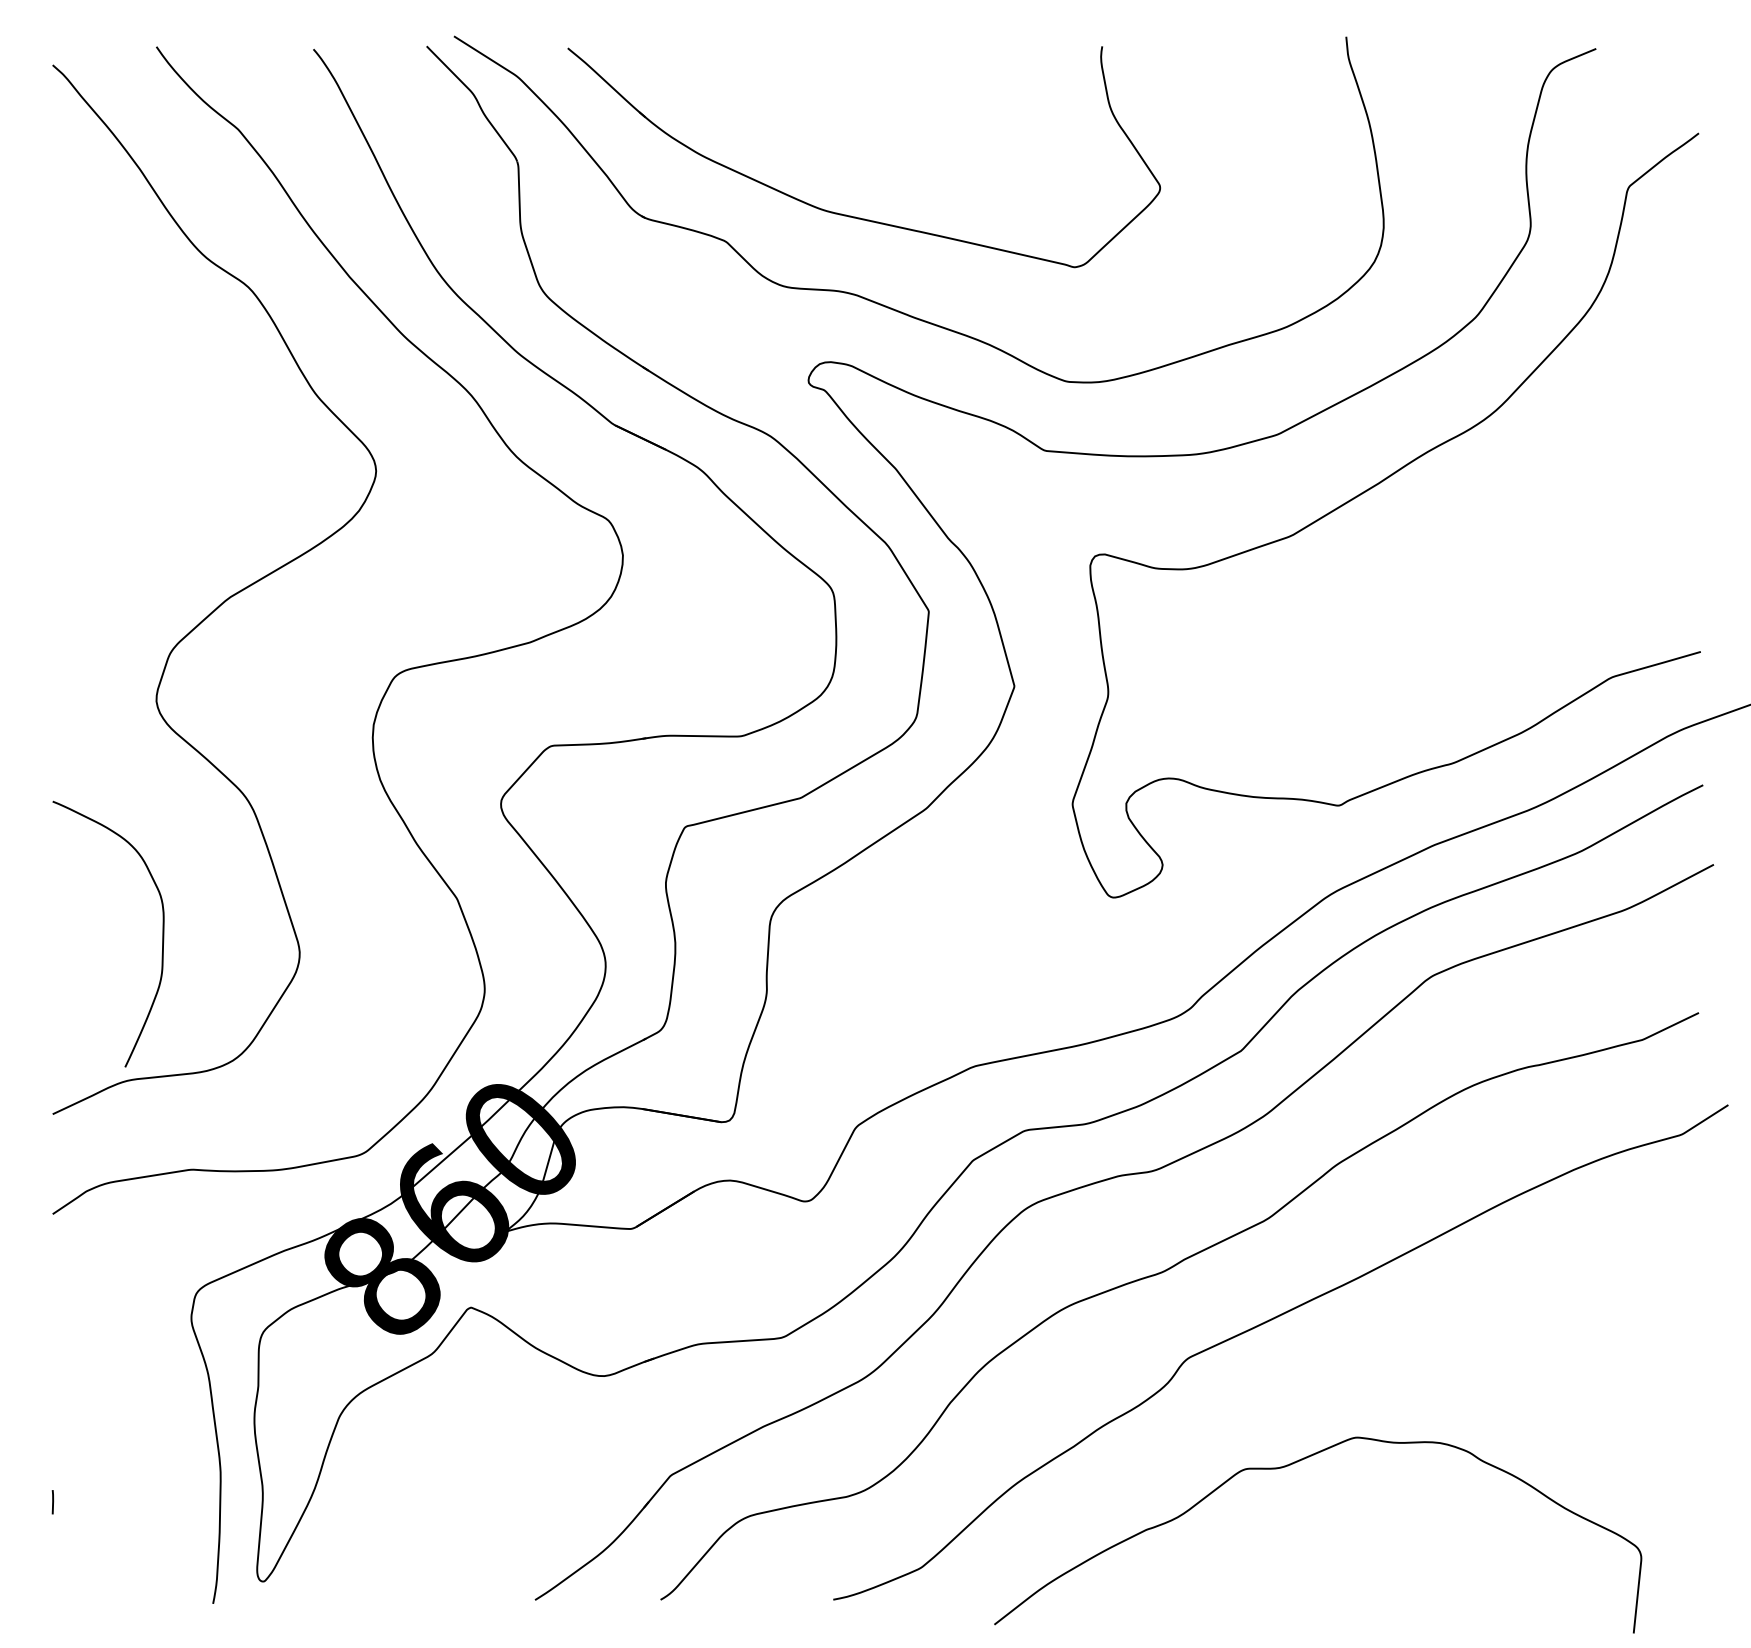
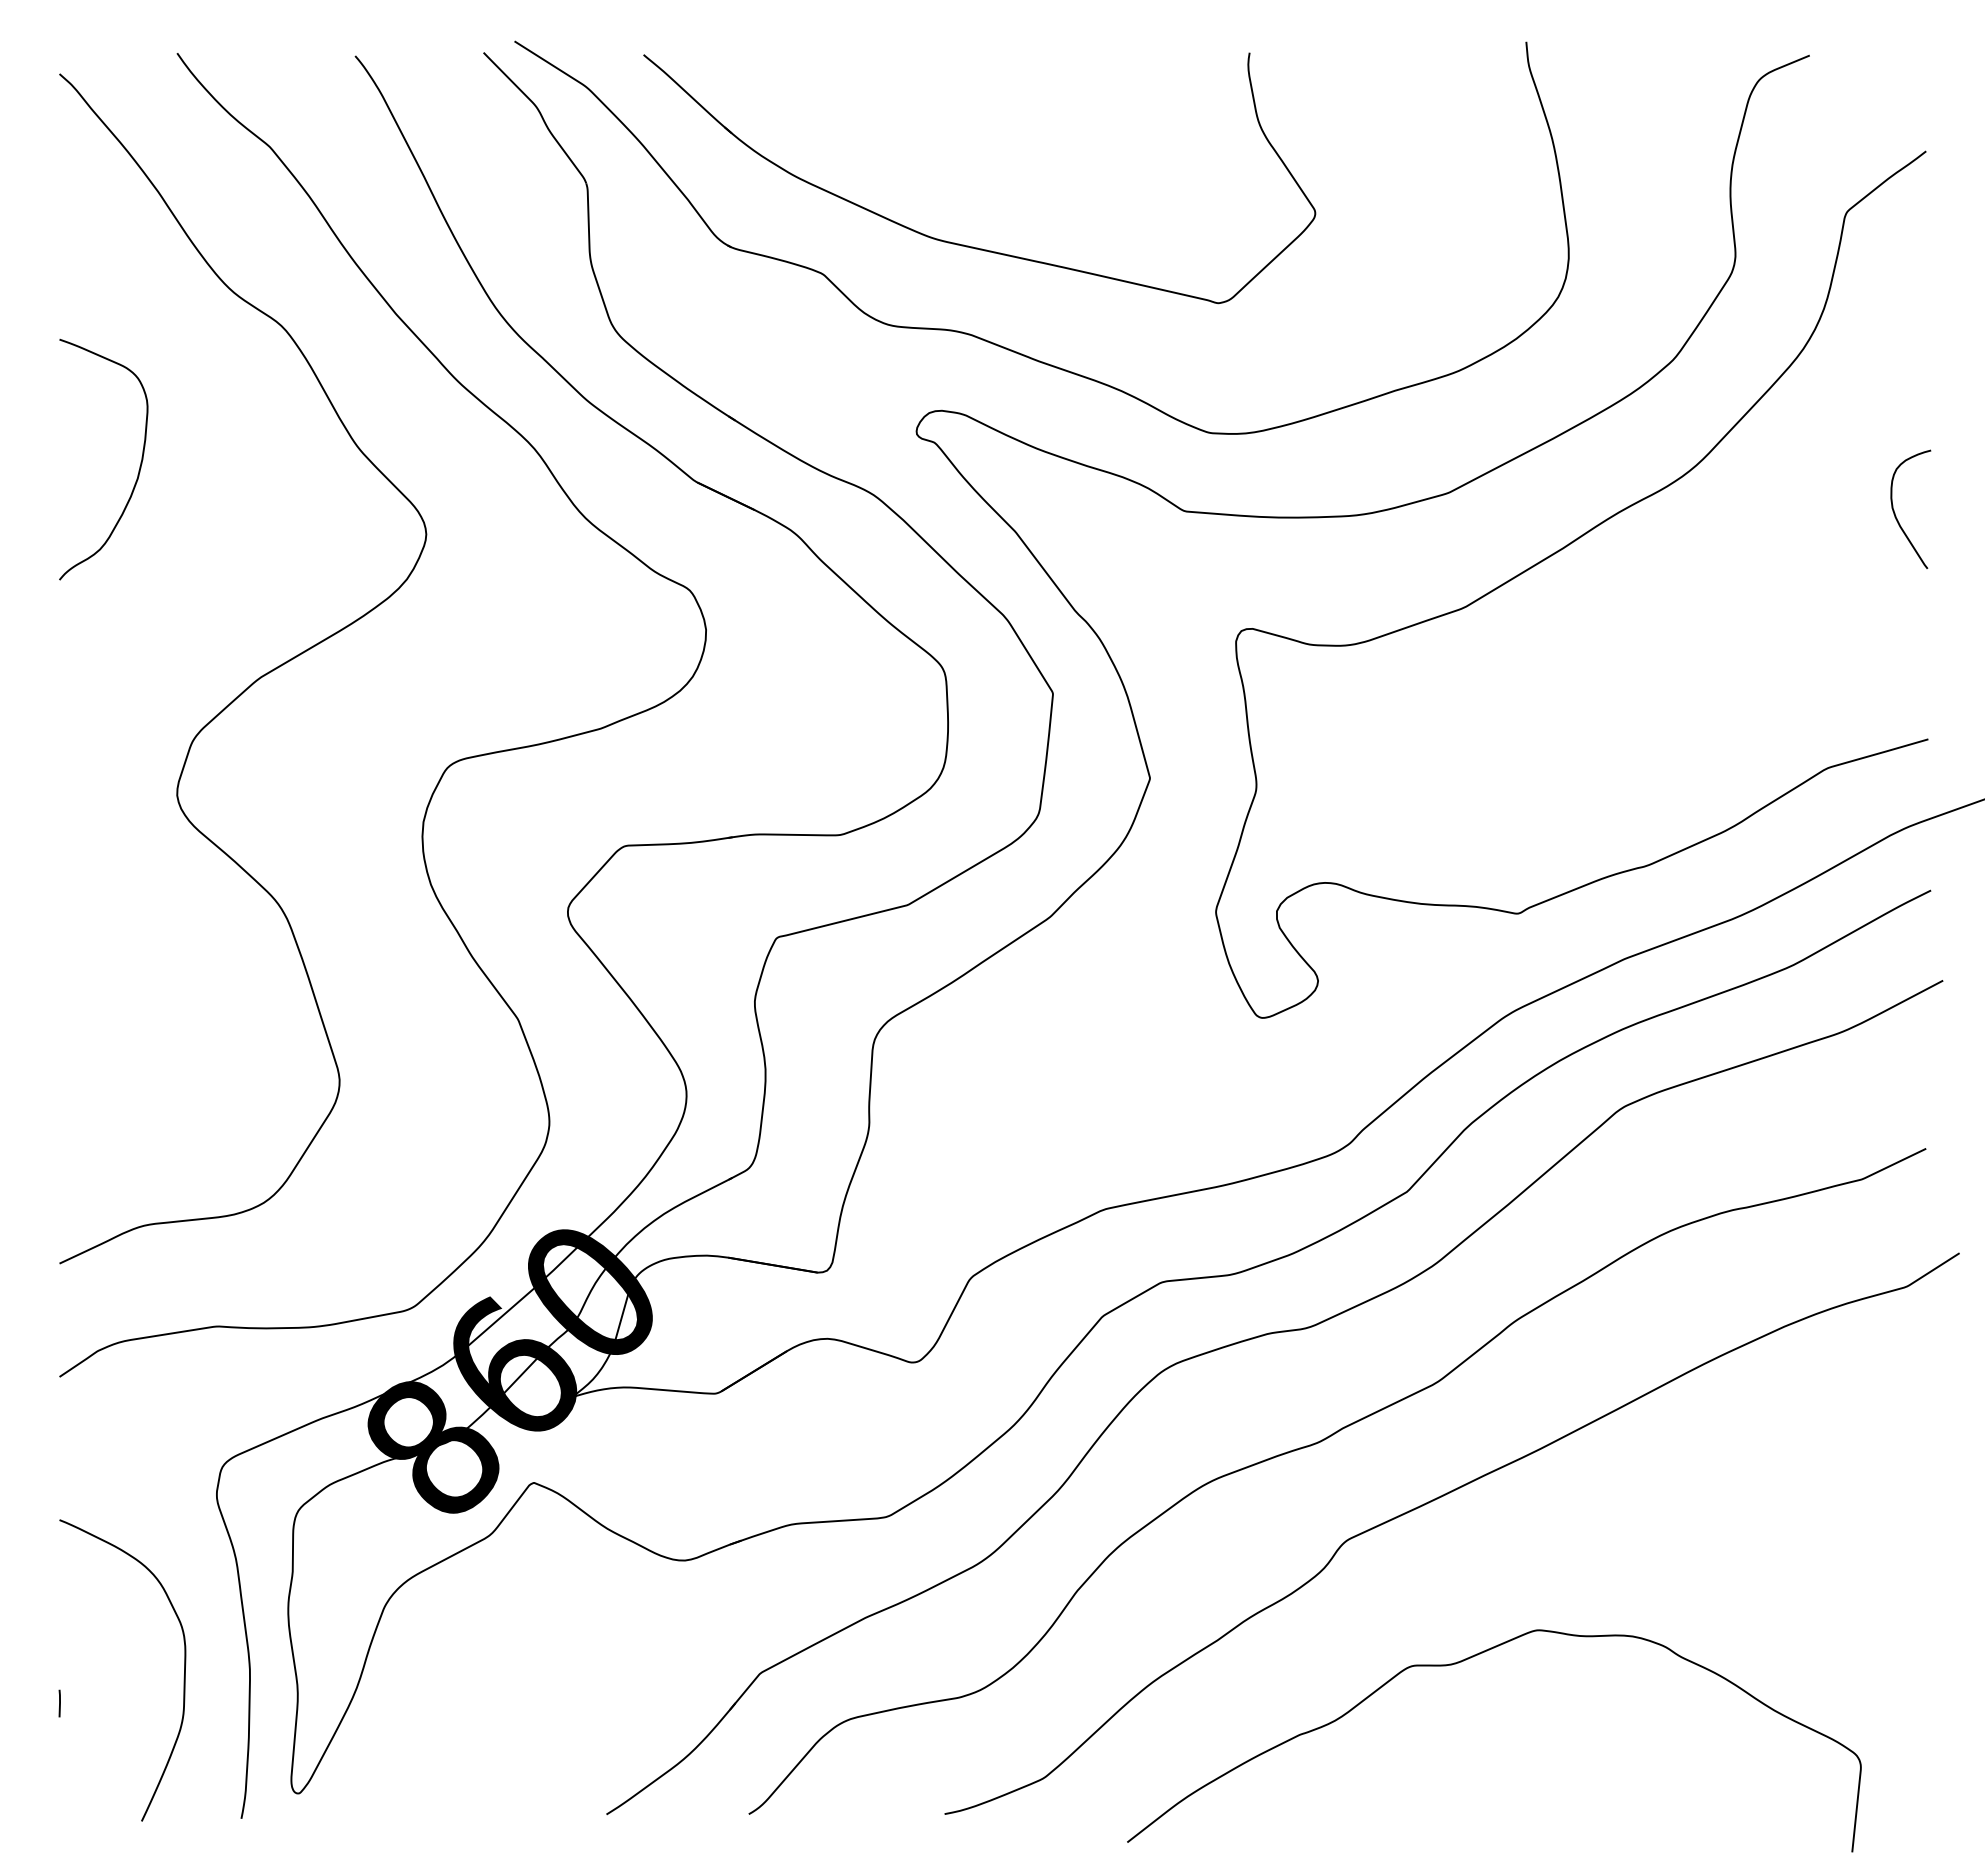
curve: (123, 411) -> (139, 466), added
curve: (1671, 452) -> (1895, 513), added
curve: (162, 940) -> (183, 1677), moved

